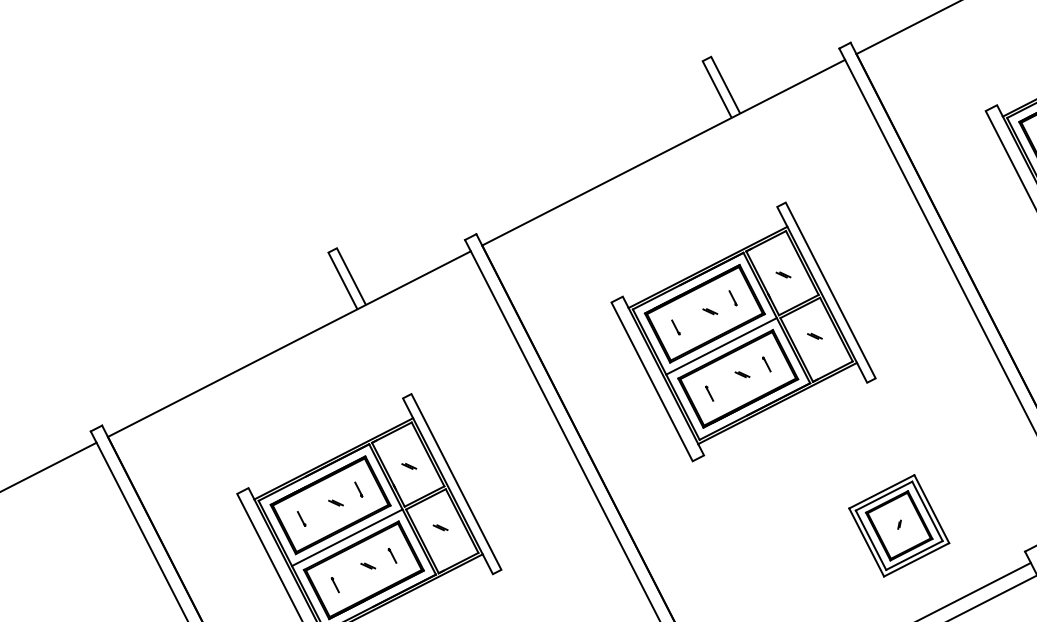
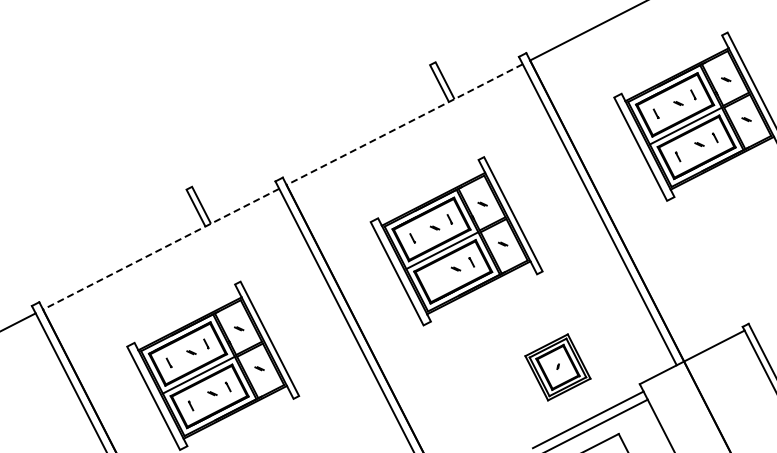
line: (663, 152) -> (404, 124), solid -> dashed
line: (289, 344) -> (161, 249), solid -> dashed
line: (709, 393) -> (434, 281), removed

